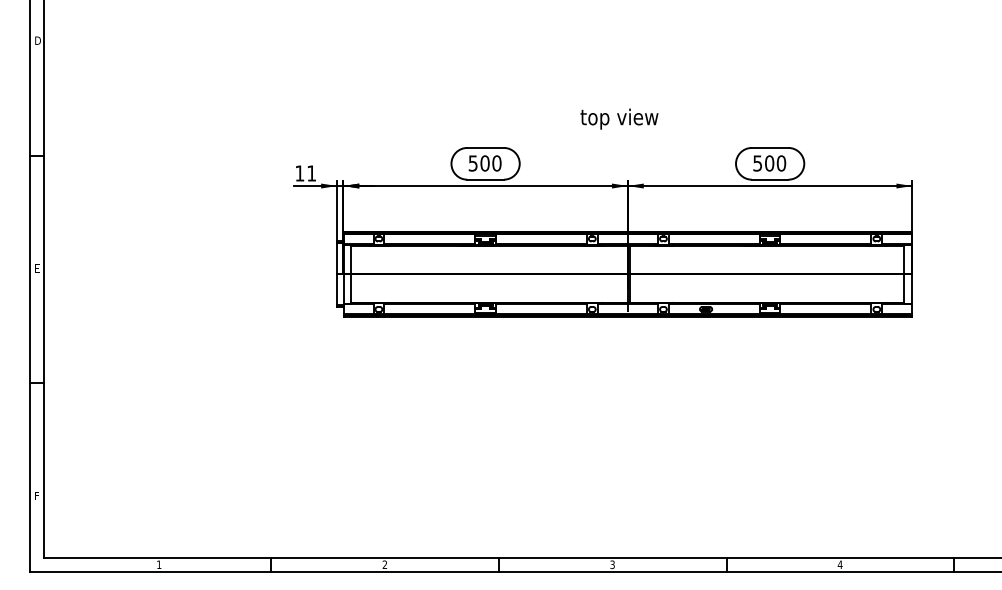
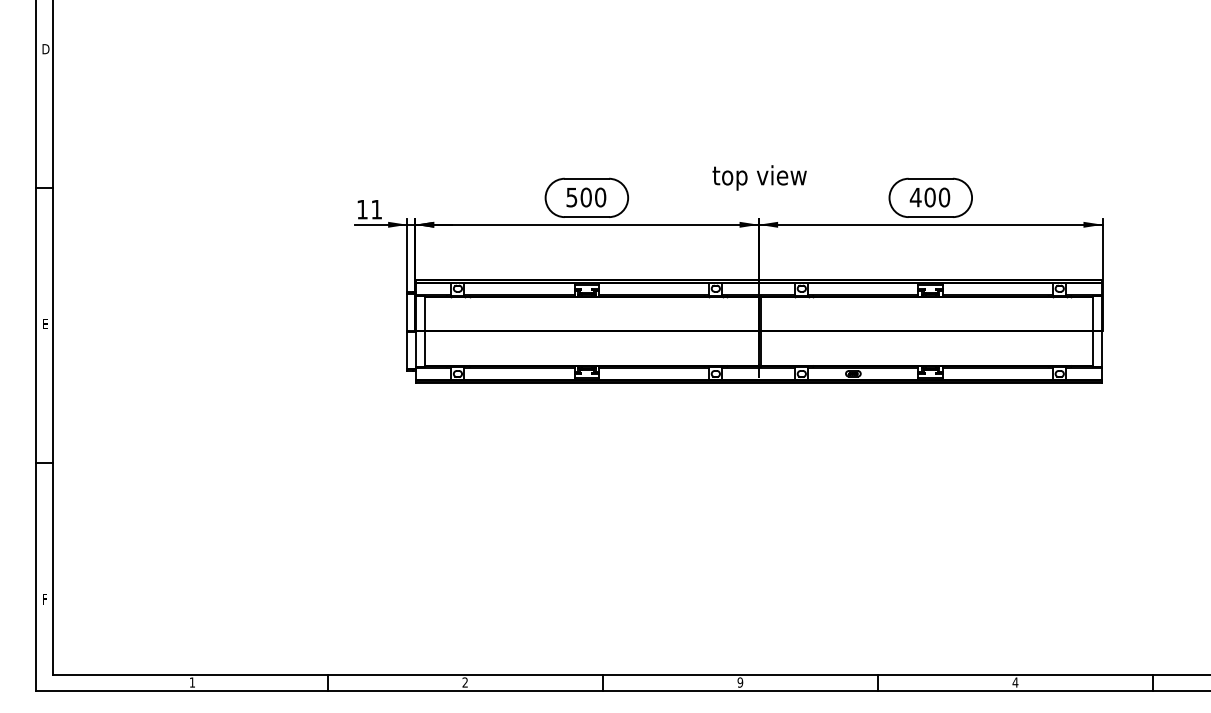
text: (619, 118) -> (759, 177), moved
text: (757, 163) -> (915, 197), 500 -> 400
text: (612, 564) -> (740, 682), 3 -> 9

